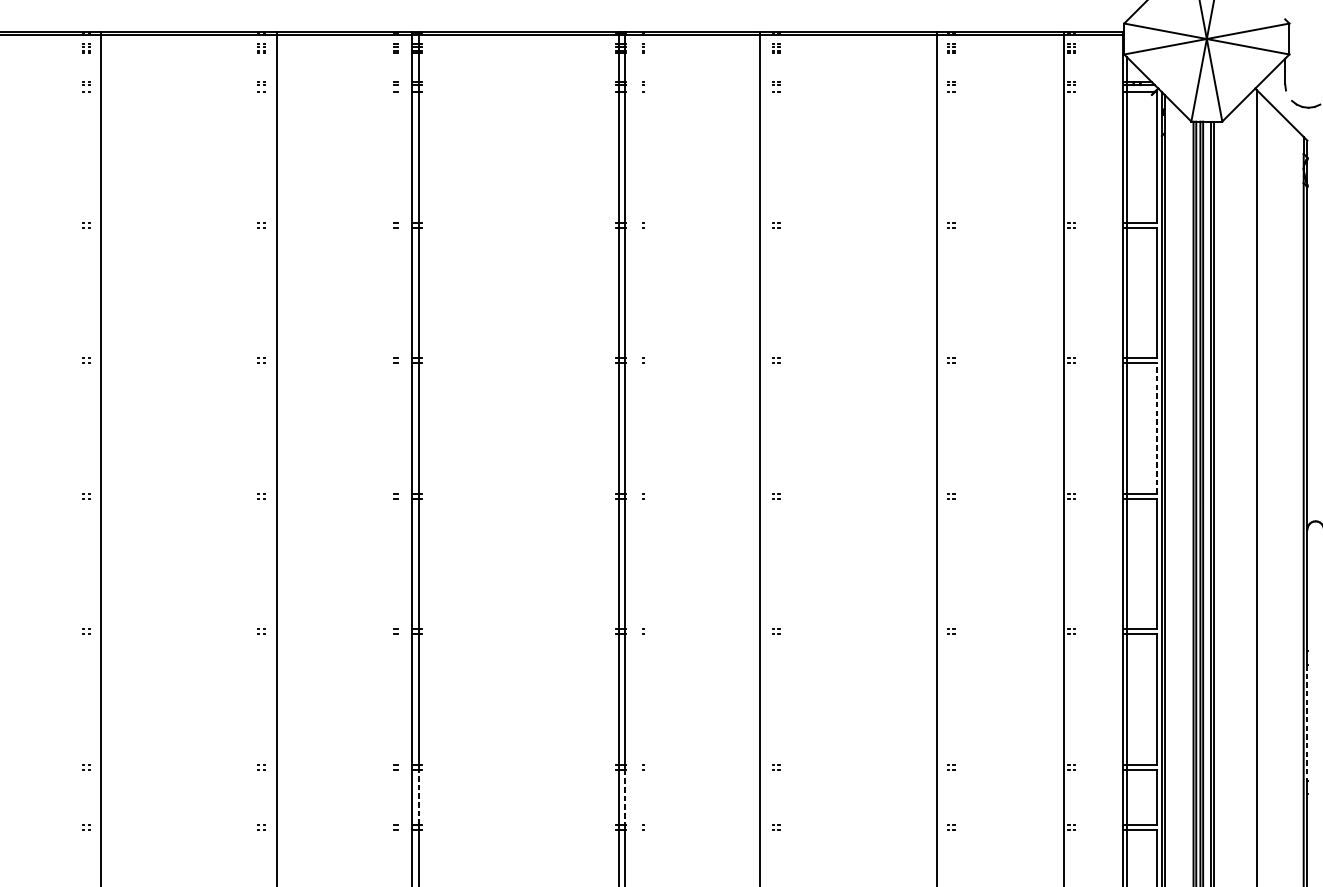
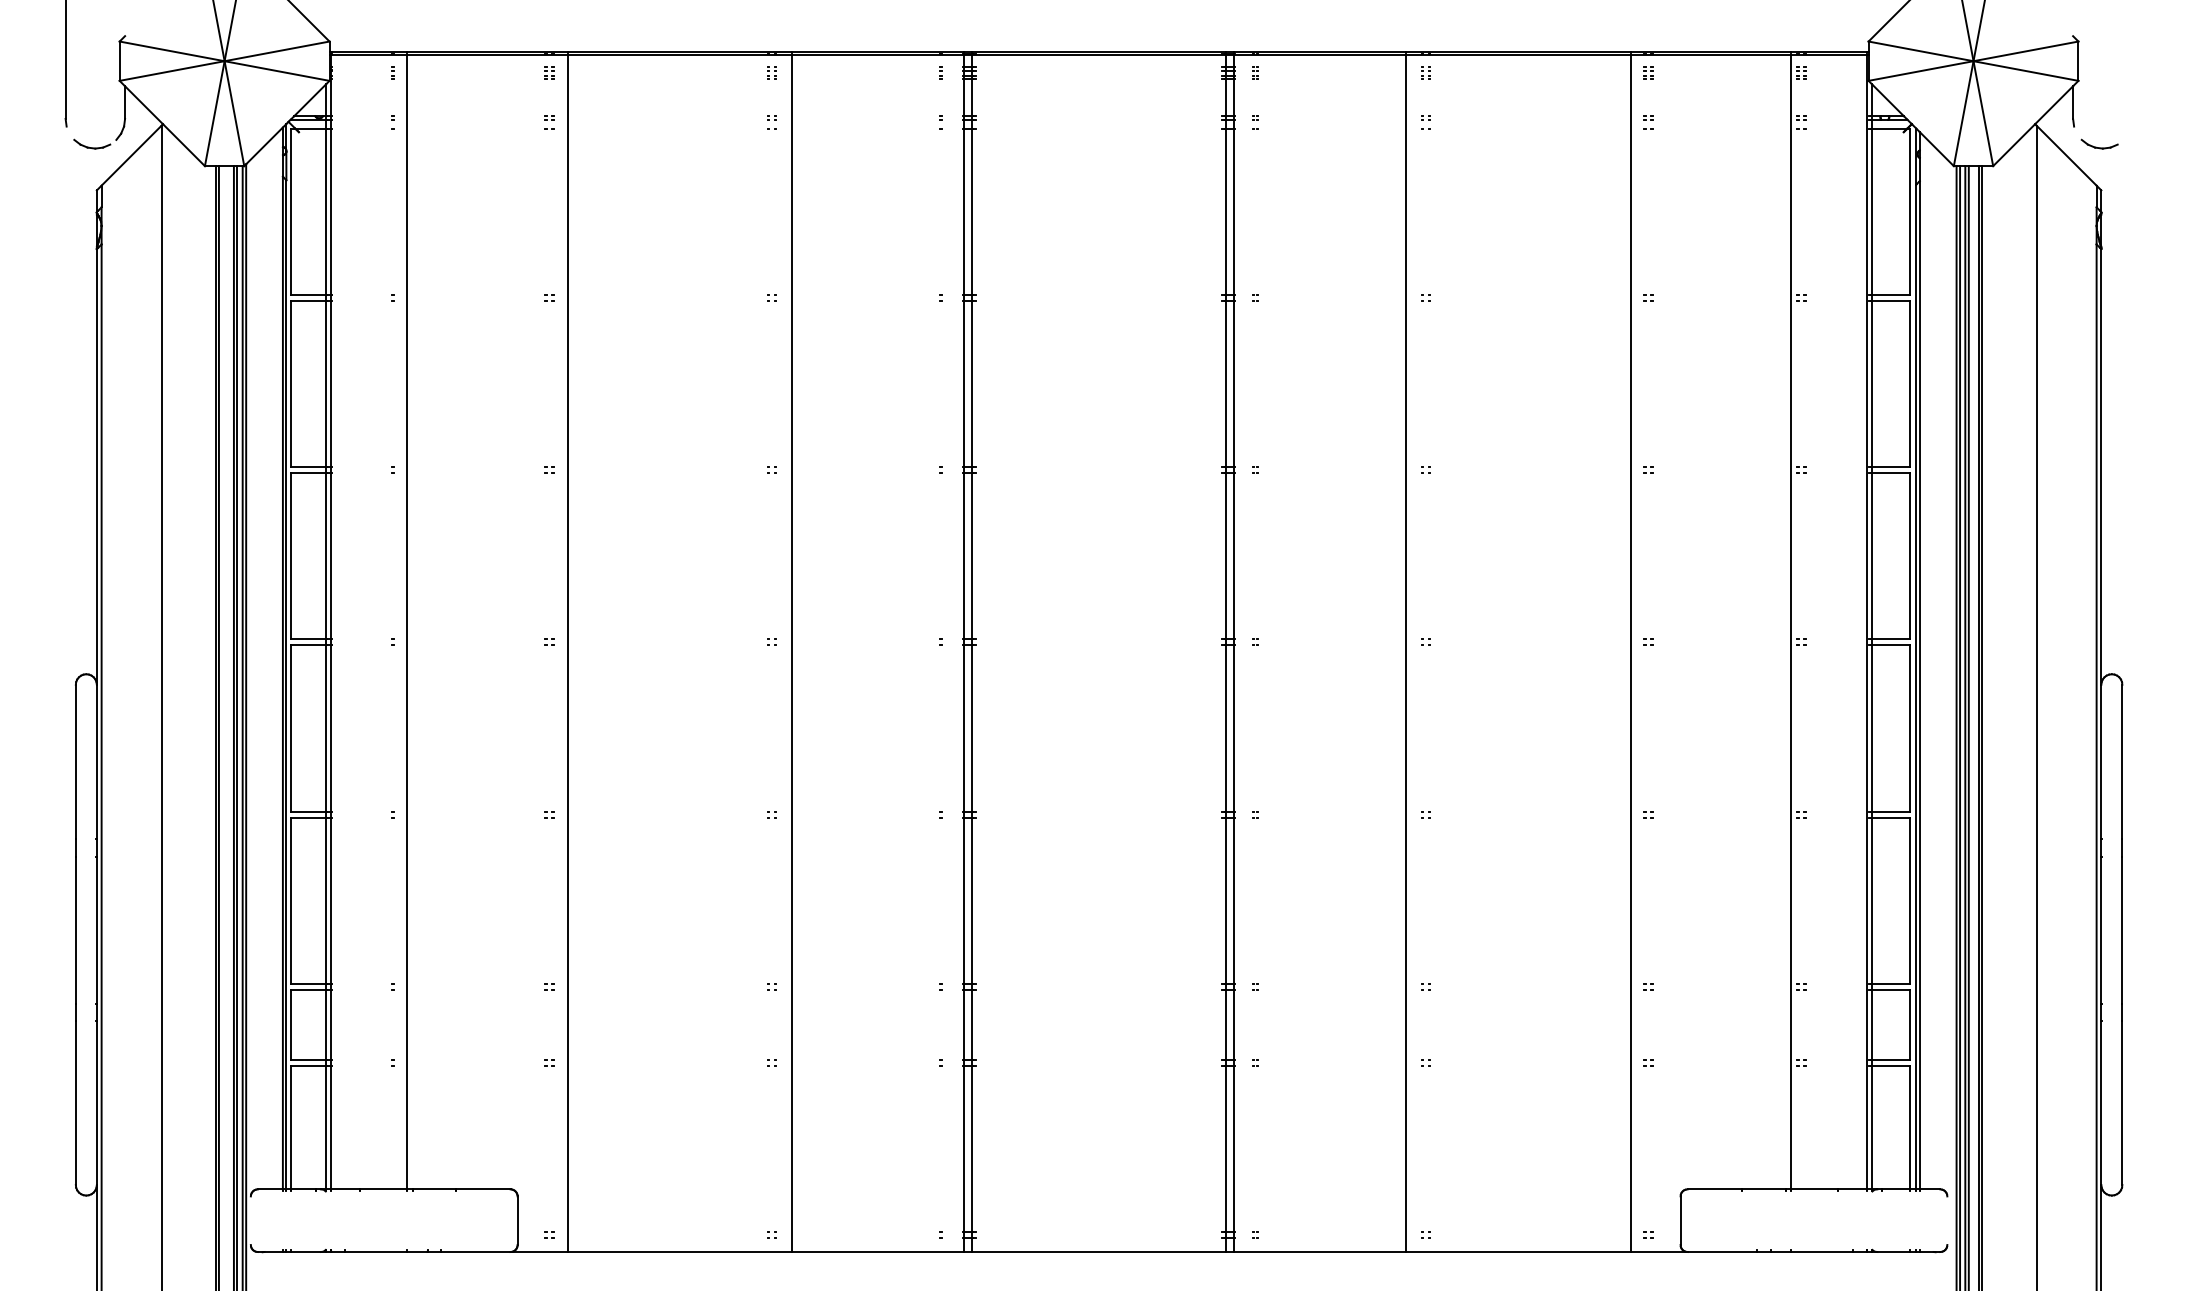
line: (1157, 427) -> (1910, 555), dashed -> solid
line: (1307, 722) -> (2101, 930), dashed -> solid
line: (419, 797) -> (972, 1025), dashed -> solid
line: (625, 797) -> (1234, 1025), dashed -> solid

